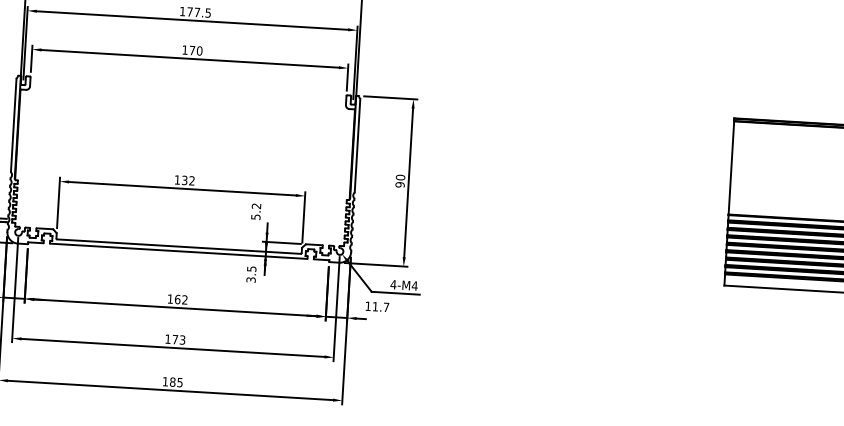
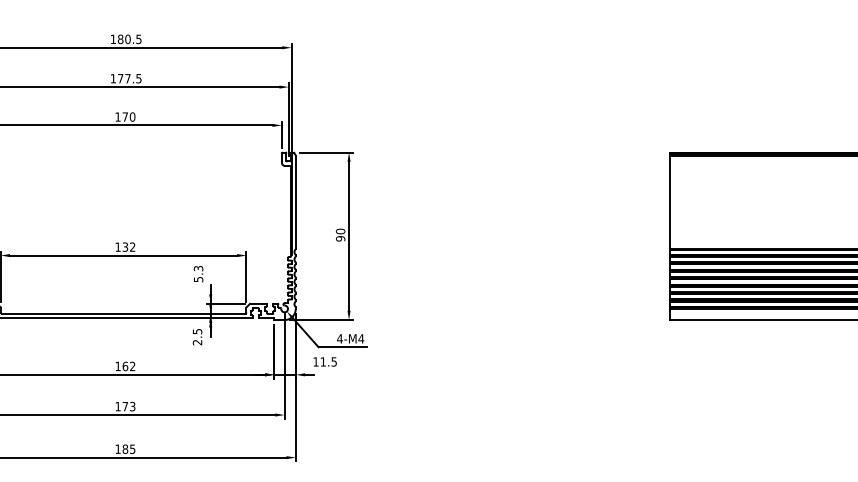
text: (256, 206) -> (198, 268), 5.2 -> 5.3
text: (251, 279) -> (197, 342), 3.5 -> 2.5
text: (385, 306) -> (333, 361), 11.7 -> 11.5

